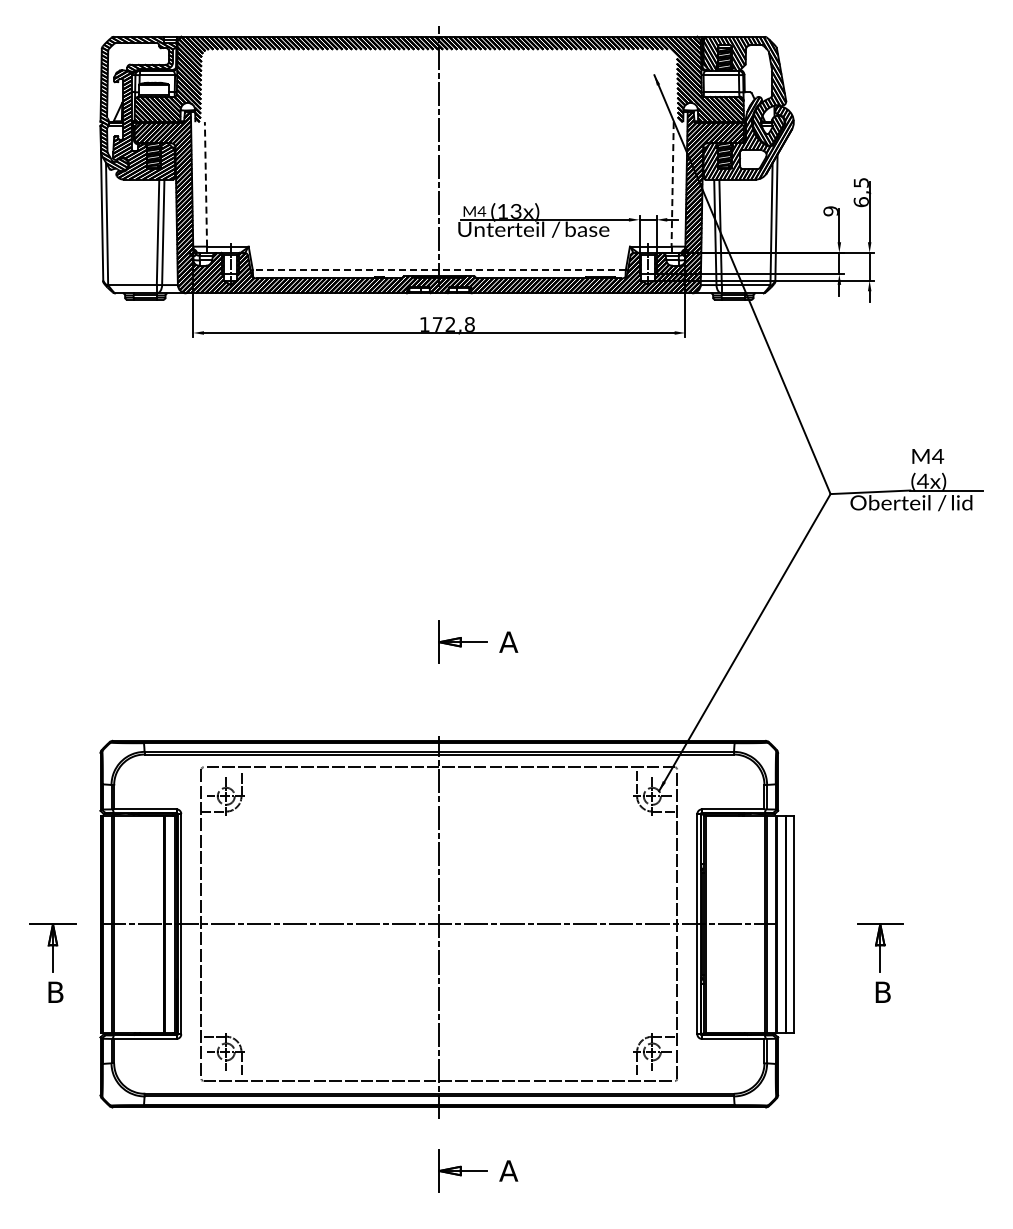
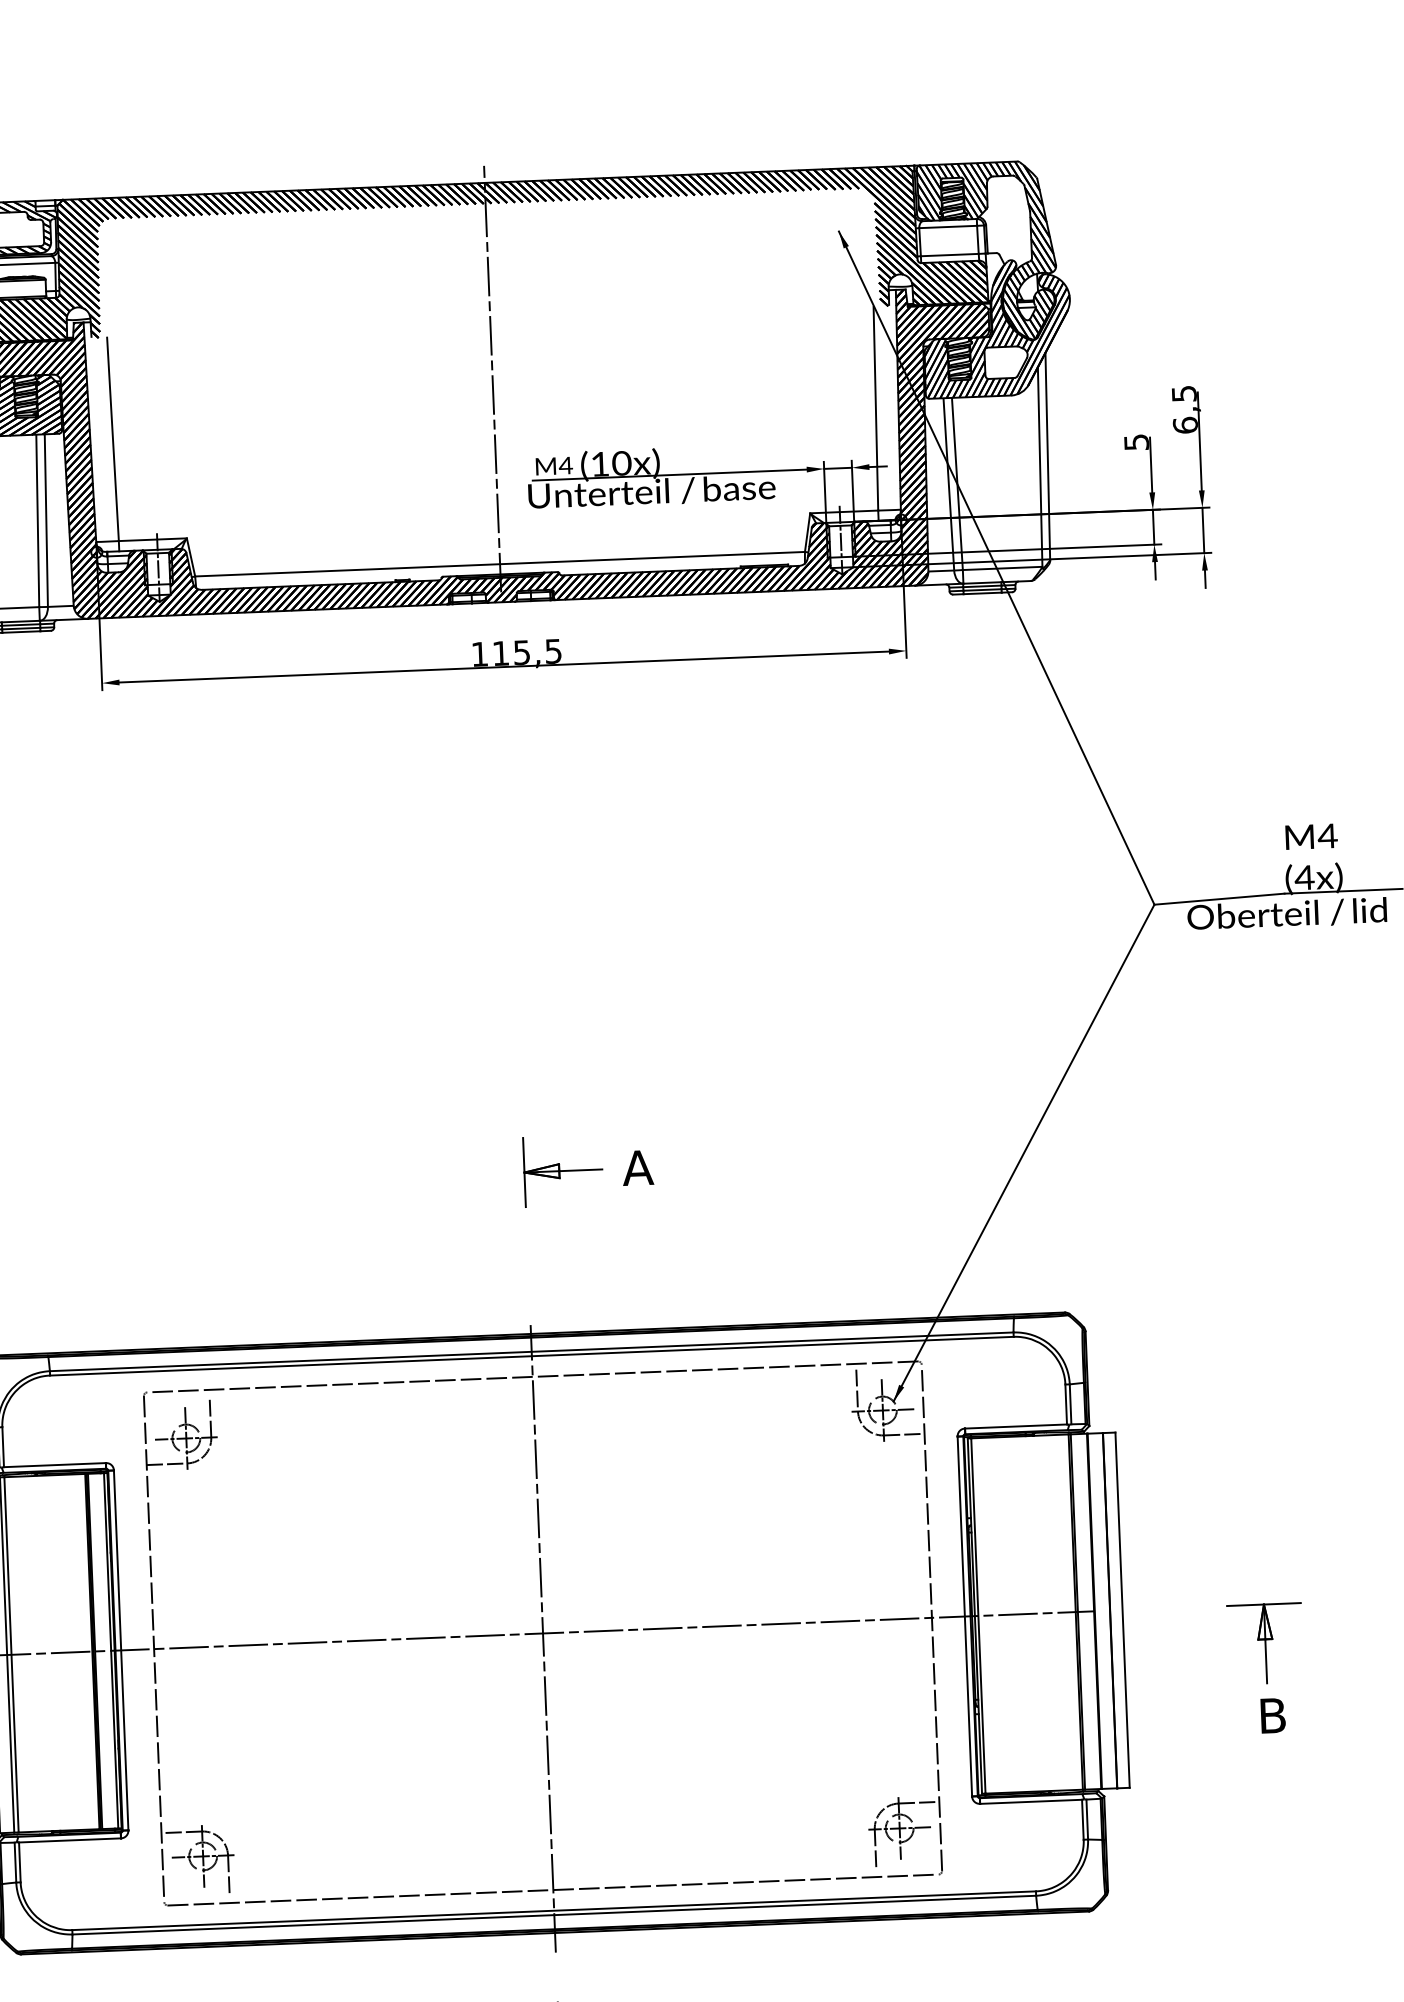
line: (205, 183) -> (112, 438), dashed -> solid
line: (672, 184) -> (875, 408), dashed -> solid
text: (516, 211) -> (622, 463), (13x) -> (10x)
text: (830, 211) -> (1135, 442), 9 -> 5
line: (439, 270) -> (500, 564), dashed -> solid
text: (453, 324) -> (526, 652), 172,8 -> 115,5

